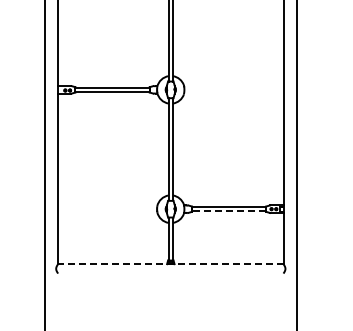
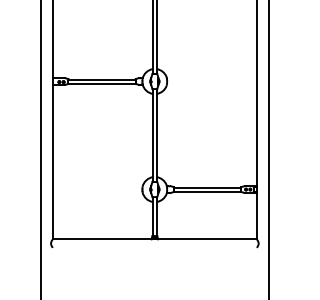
line: (228, 211) -> (207, 191), dashed -> solid
line: (170, 264) -> (154, 239), dashed -> solid

